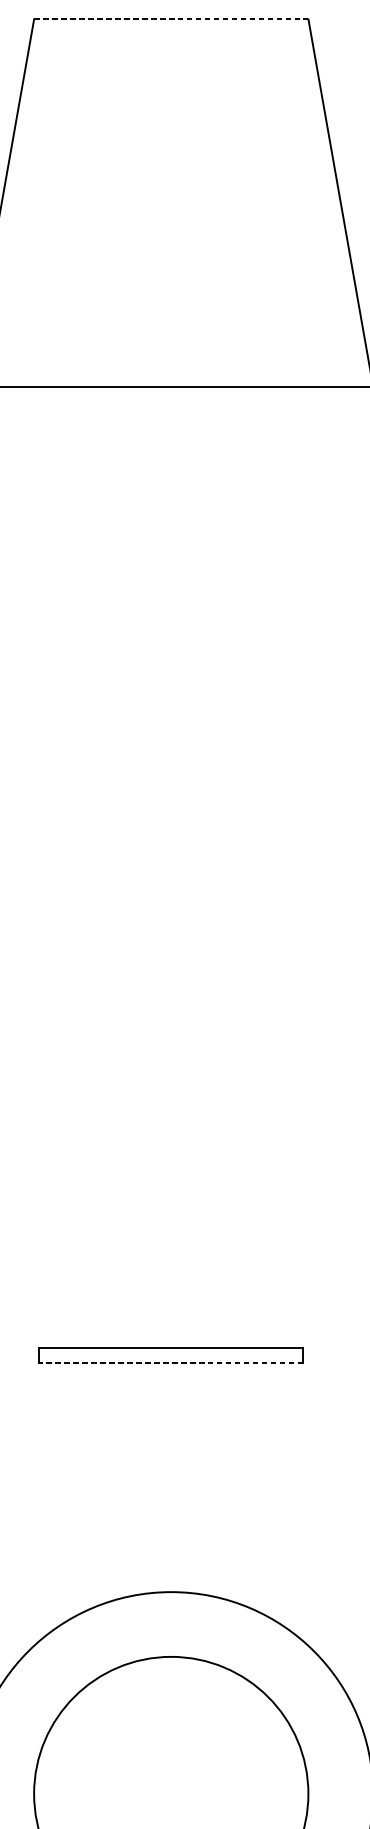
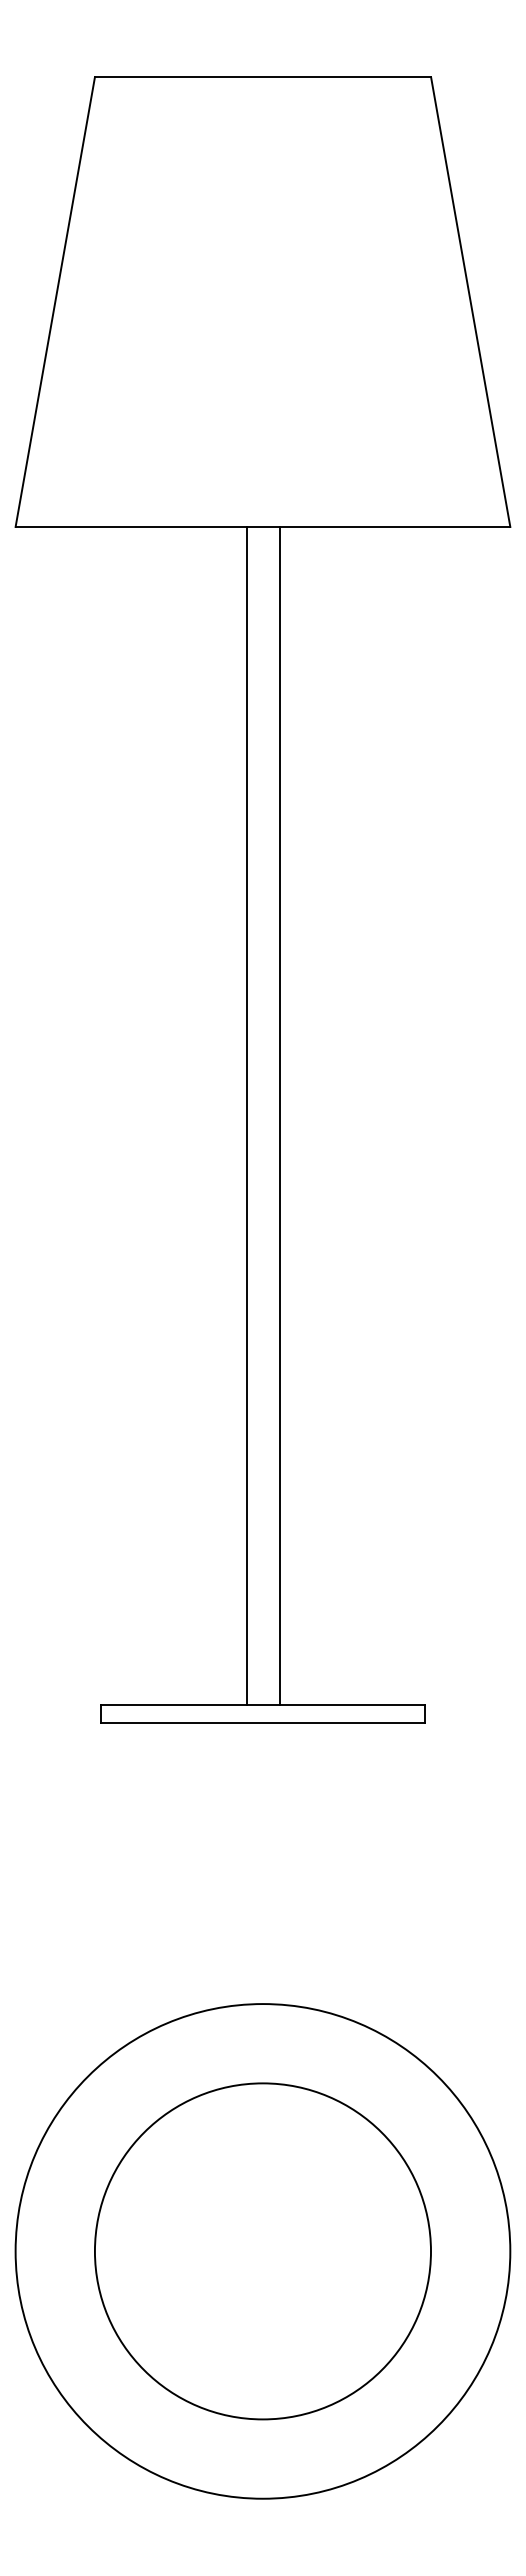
line: (171, 19) -> (263, 77), dashed -> solid
line: (157, 866) -> (246, 1115), added
line: (184, 866) -> (279, 1115), added
line: (171, 1363) -> (263, 1723), dashed -> solid

